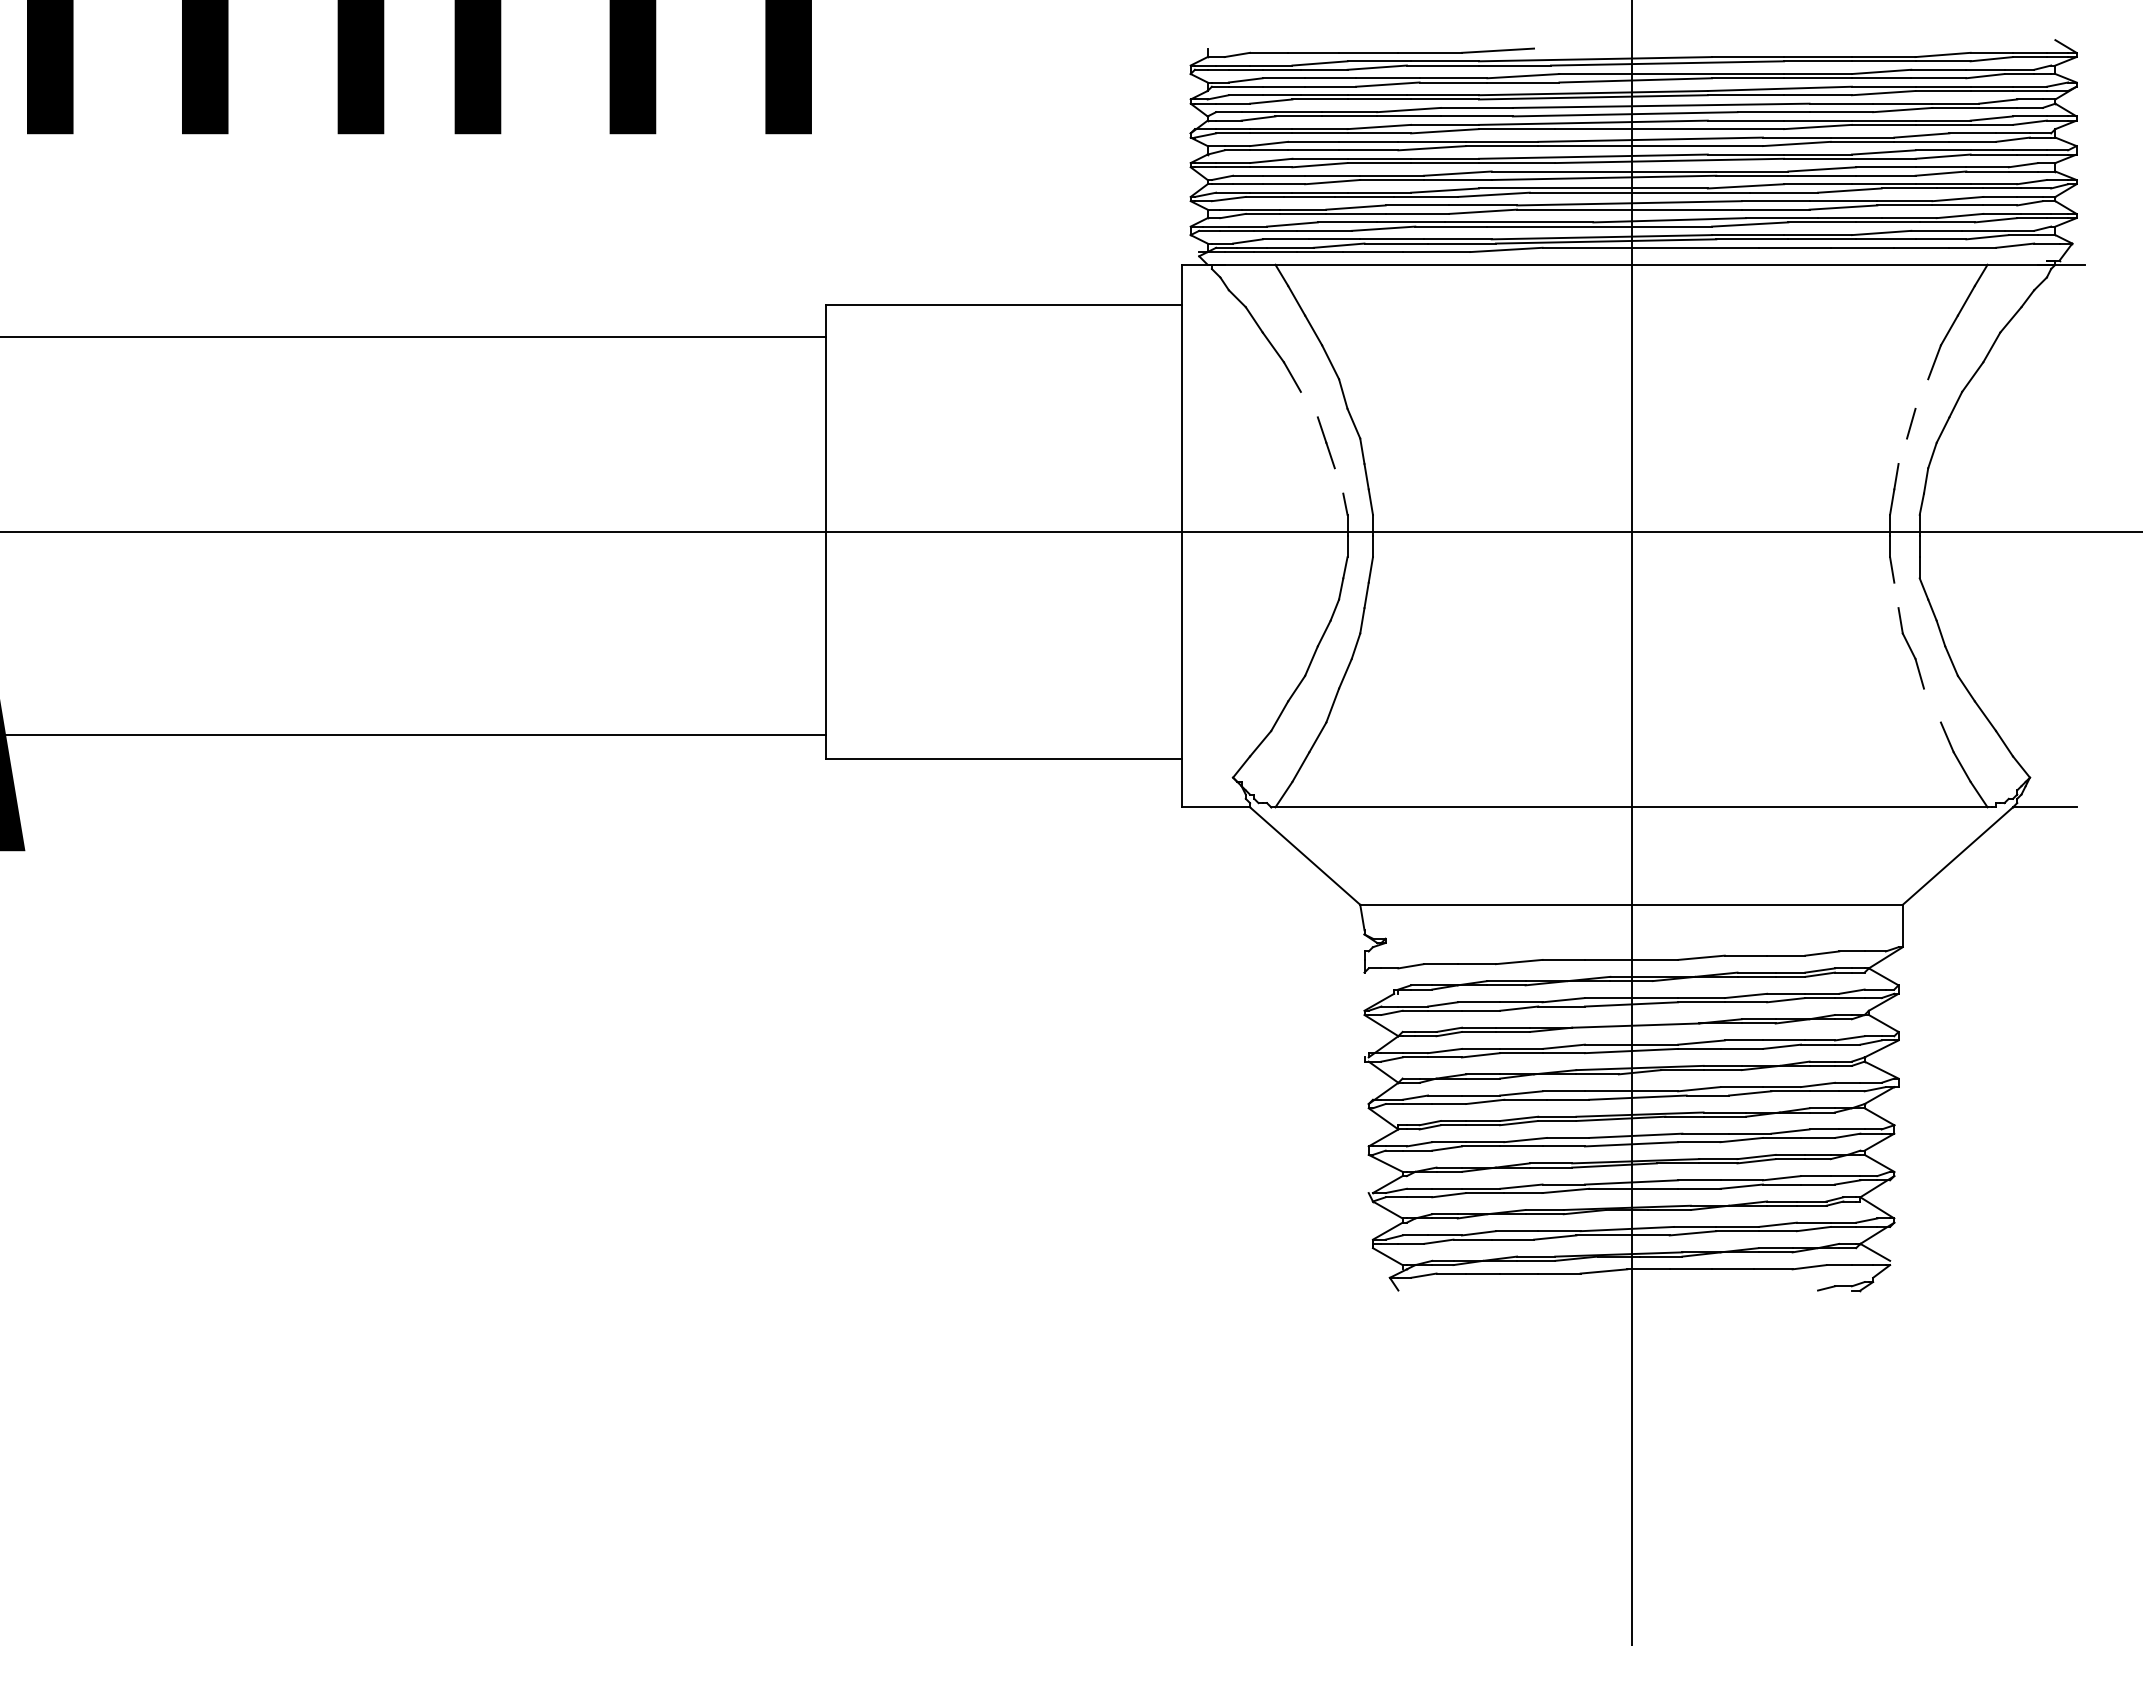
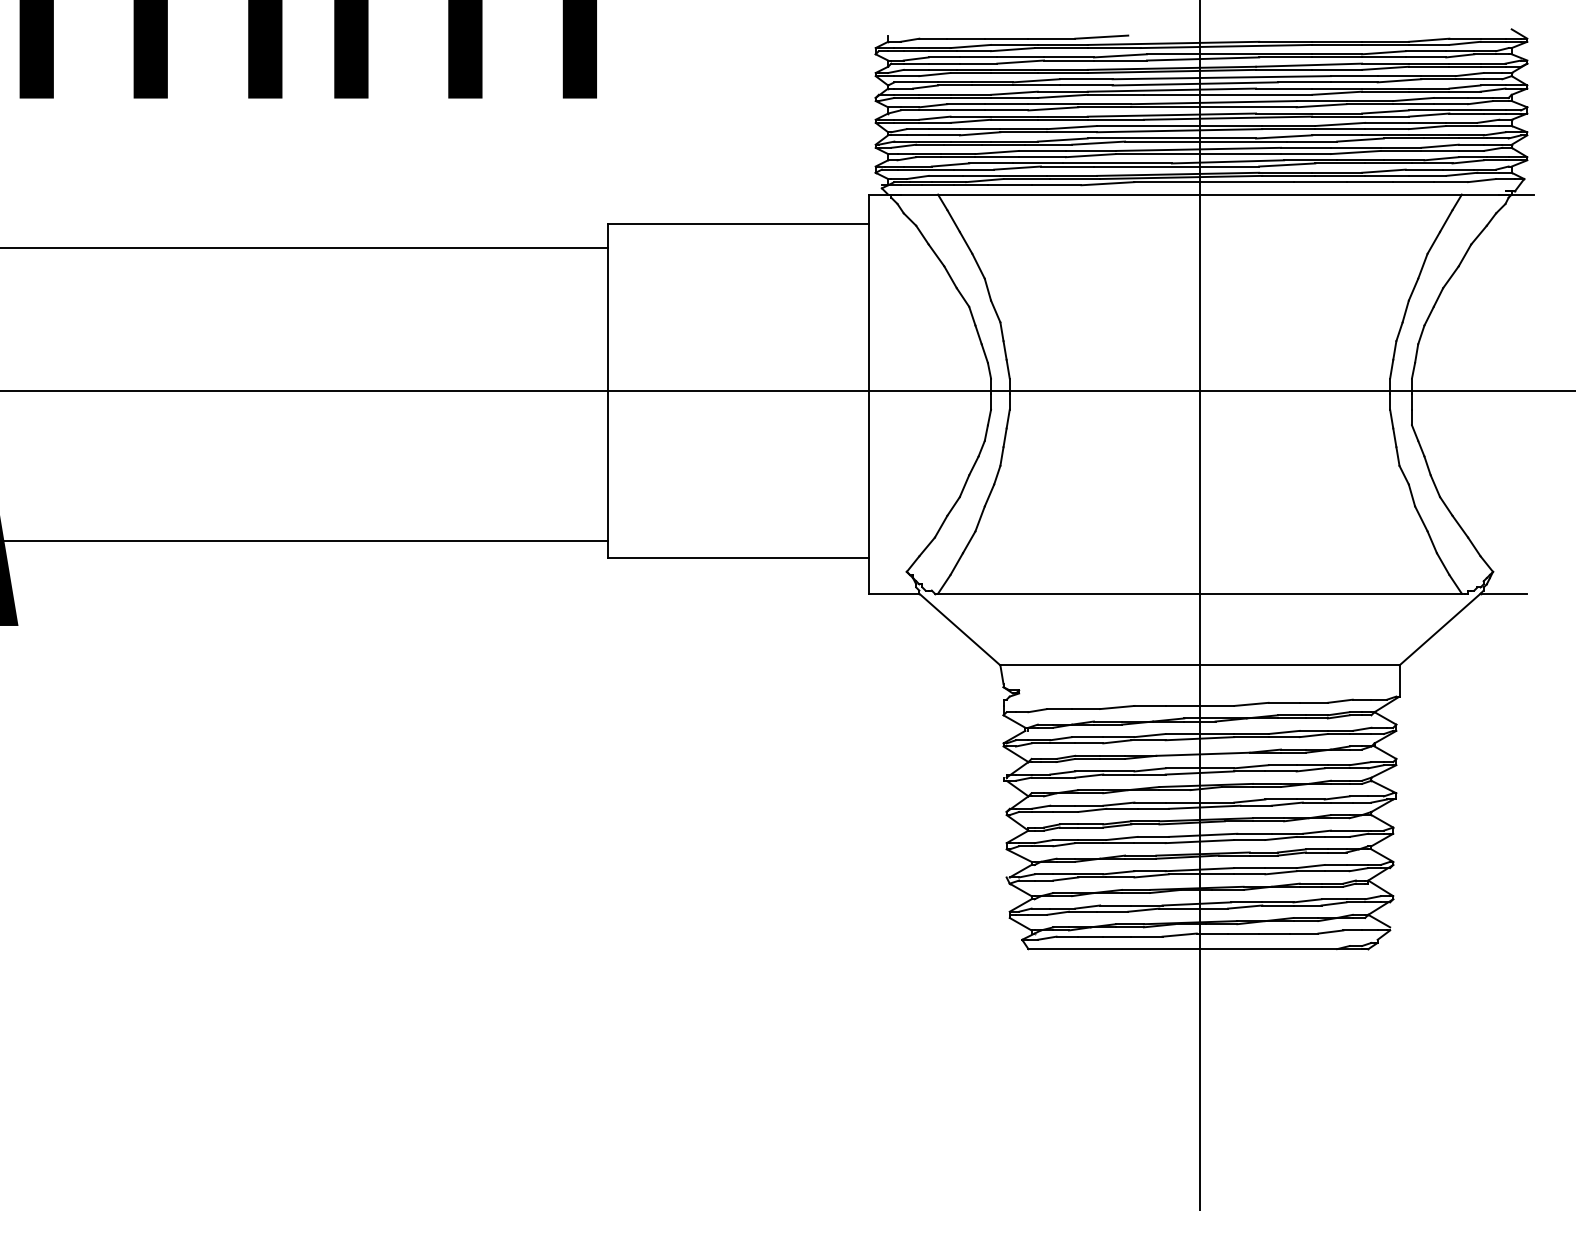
line: (1921, 393) -> (1413, 289), added
line: (1308, 404) -> (962, 297), added
line: (1902, 450) -> (1399, 331), added
line: (1338, 480) -> (984, 353), added
line: (1896, 595) -> (1394, 437), added
line: (1932, 705) -> (1421, 518), added
line: (1379, 980) -> (1014, 721), added
line: (1629, 1290) -> (1198, 949), added

